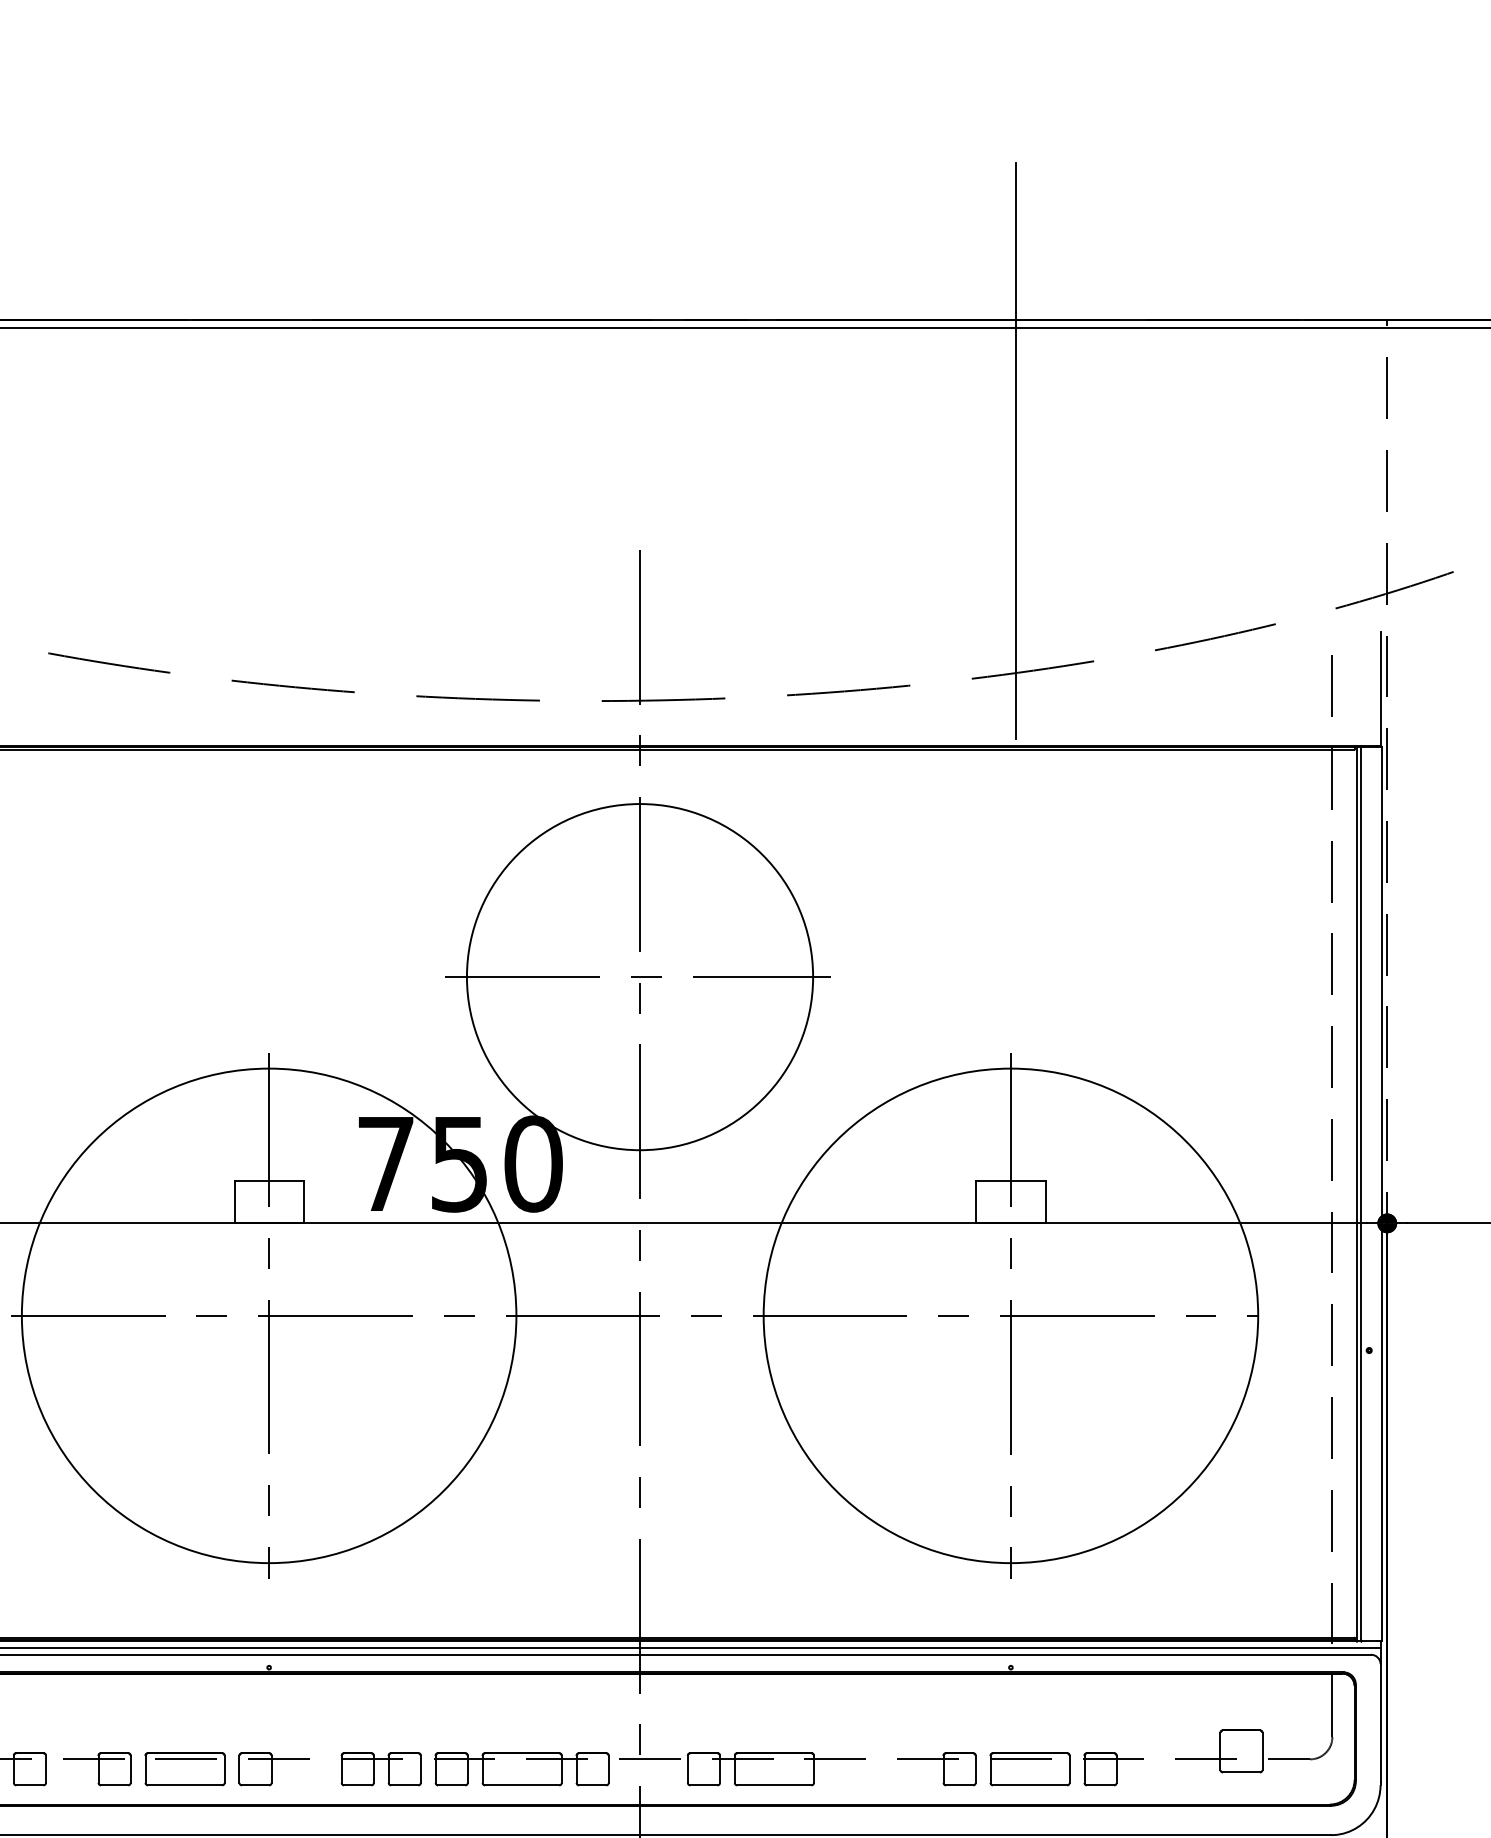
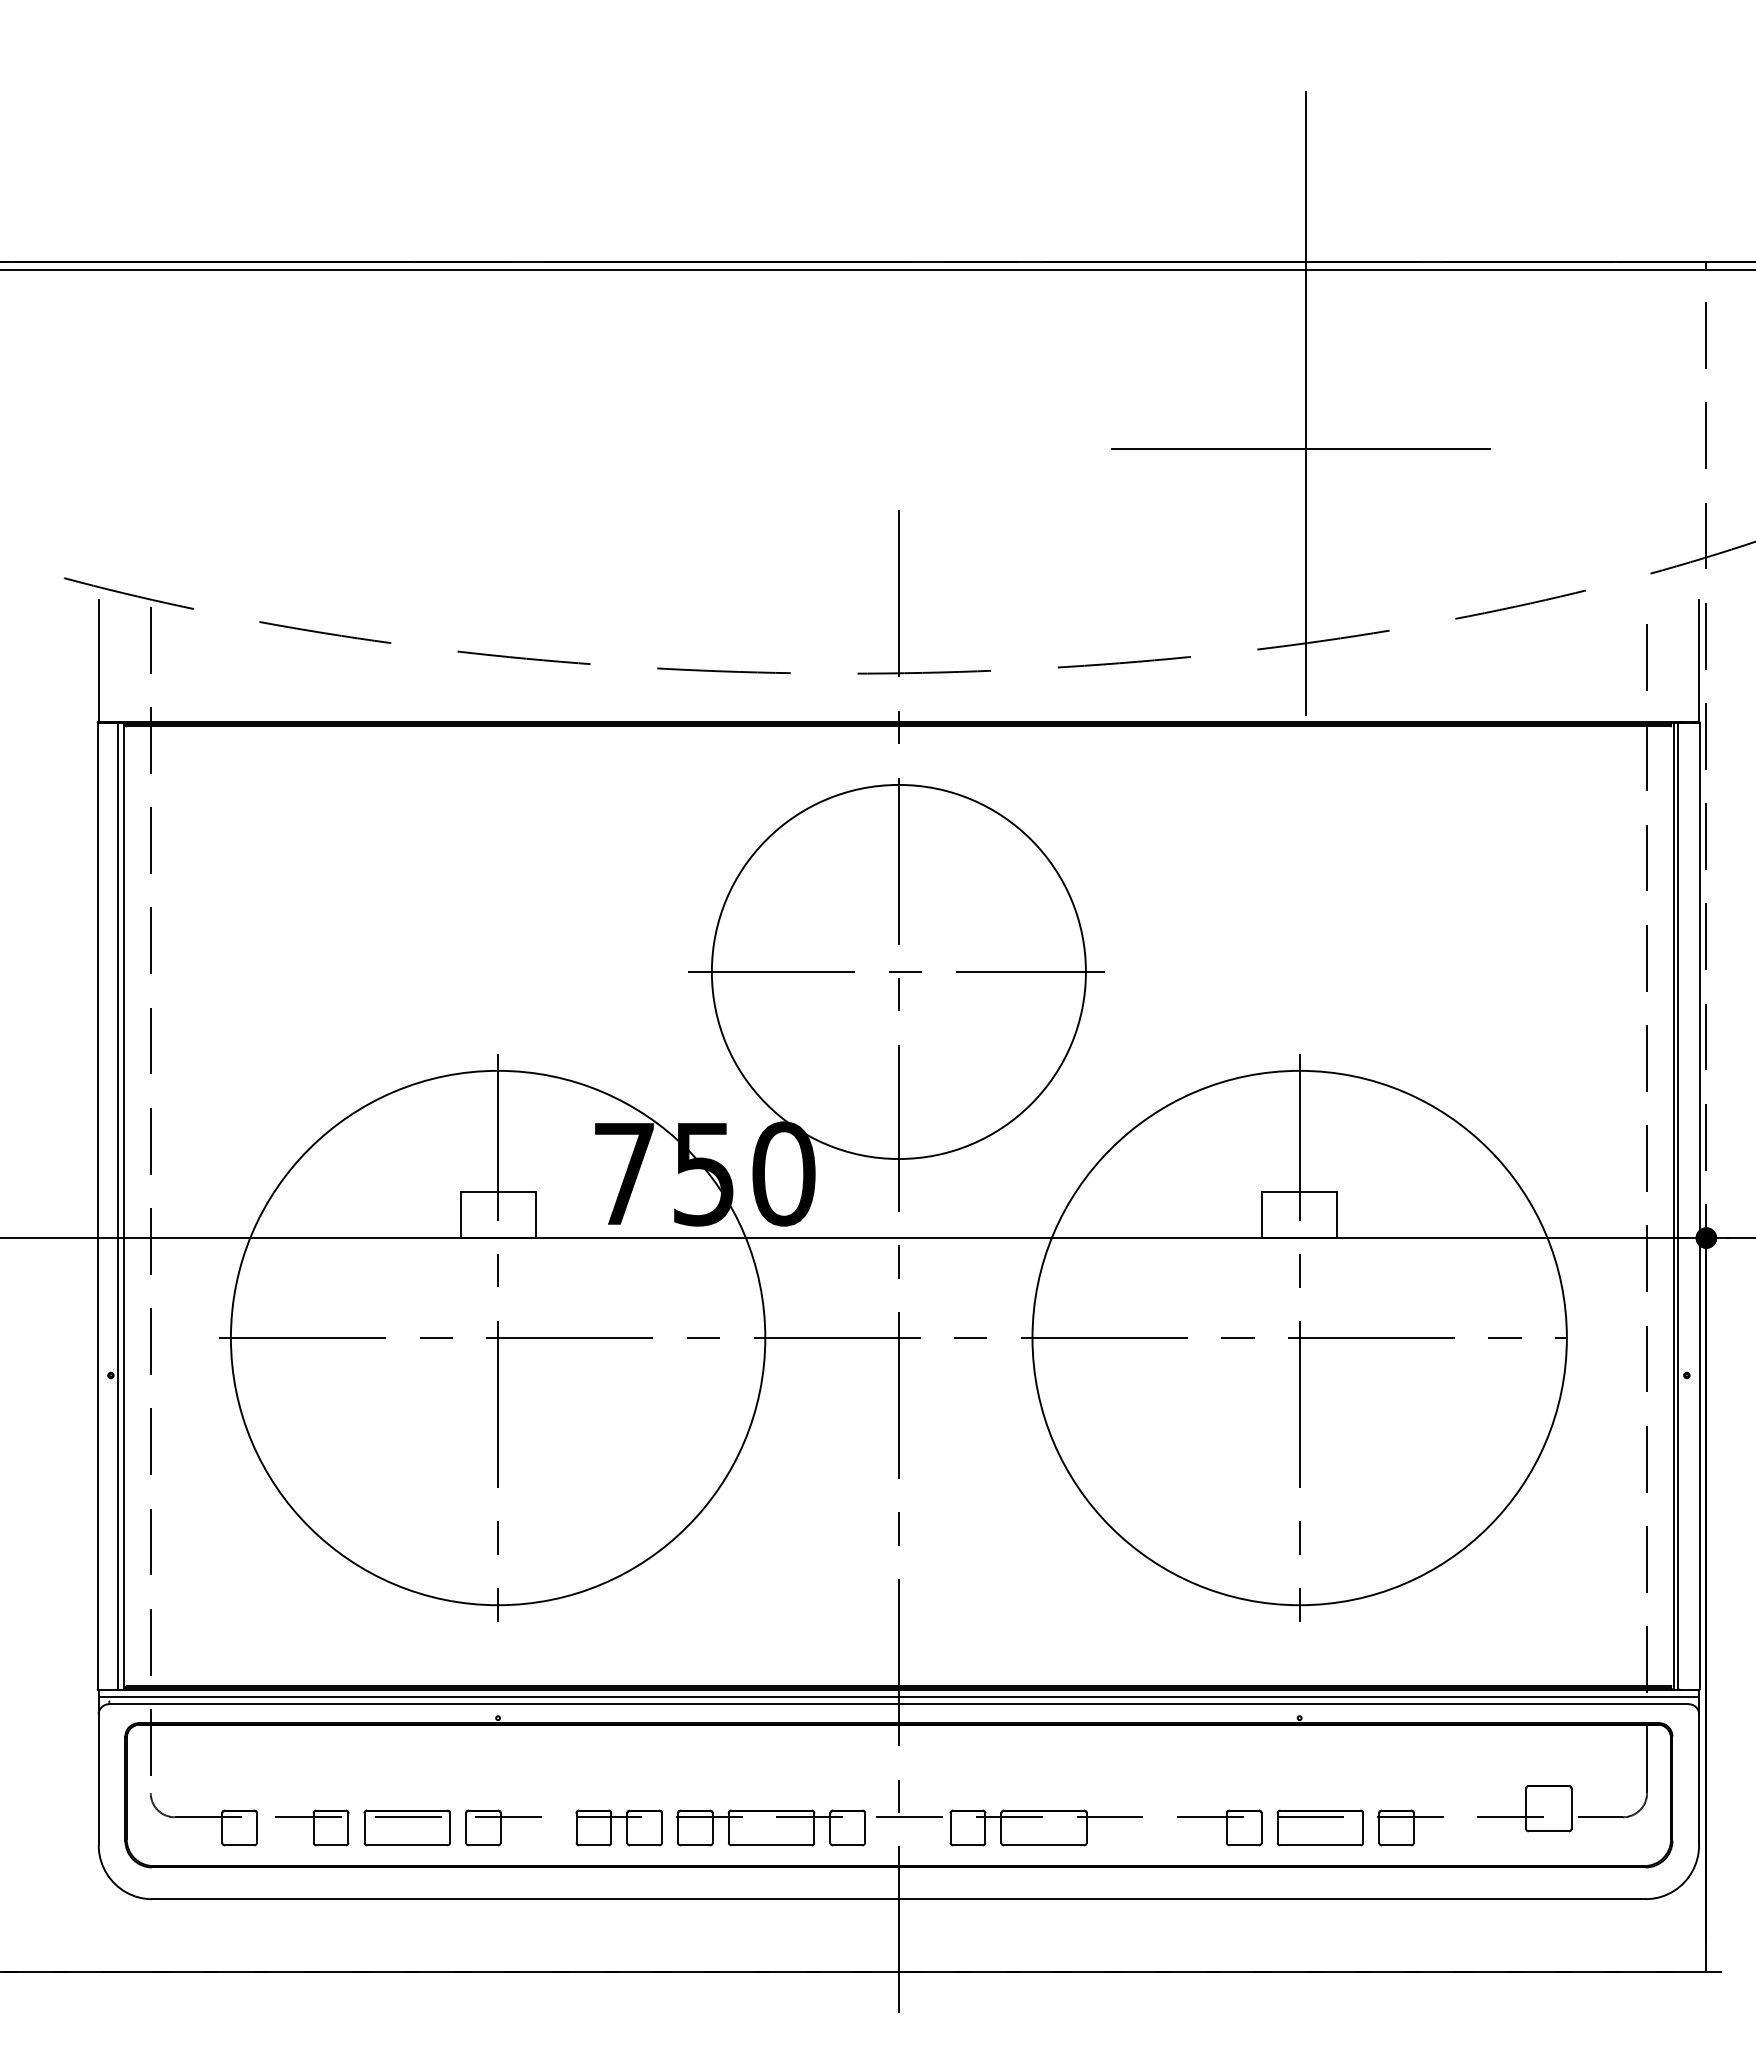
line: (1011, 493) -> (1300, 449), added

